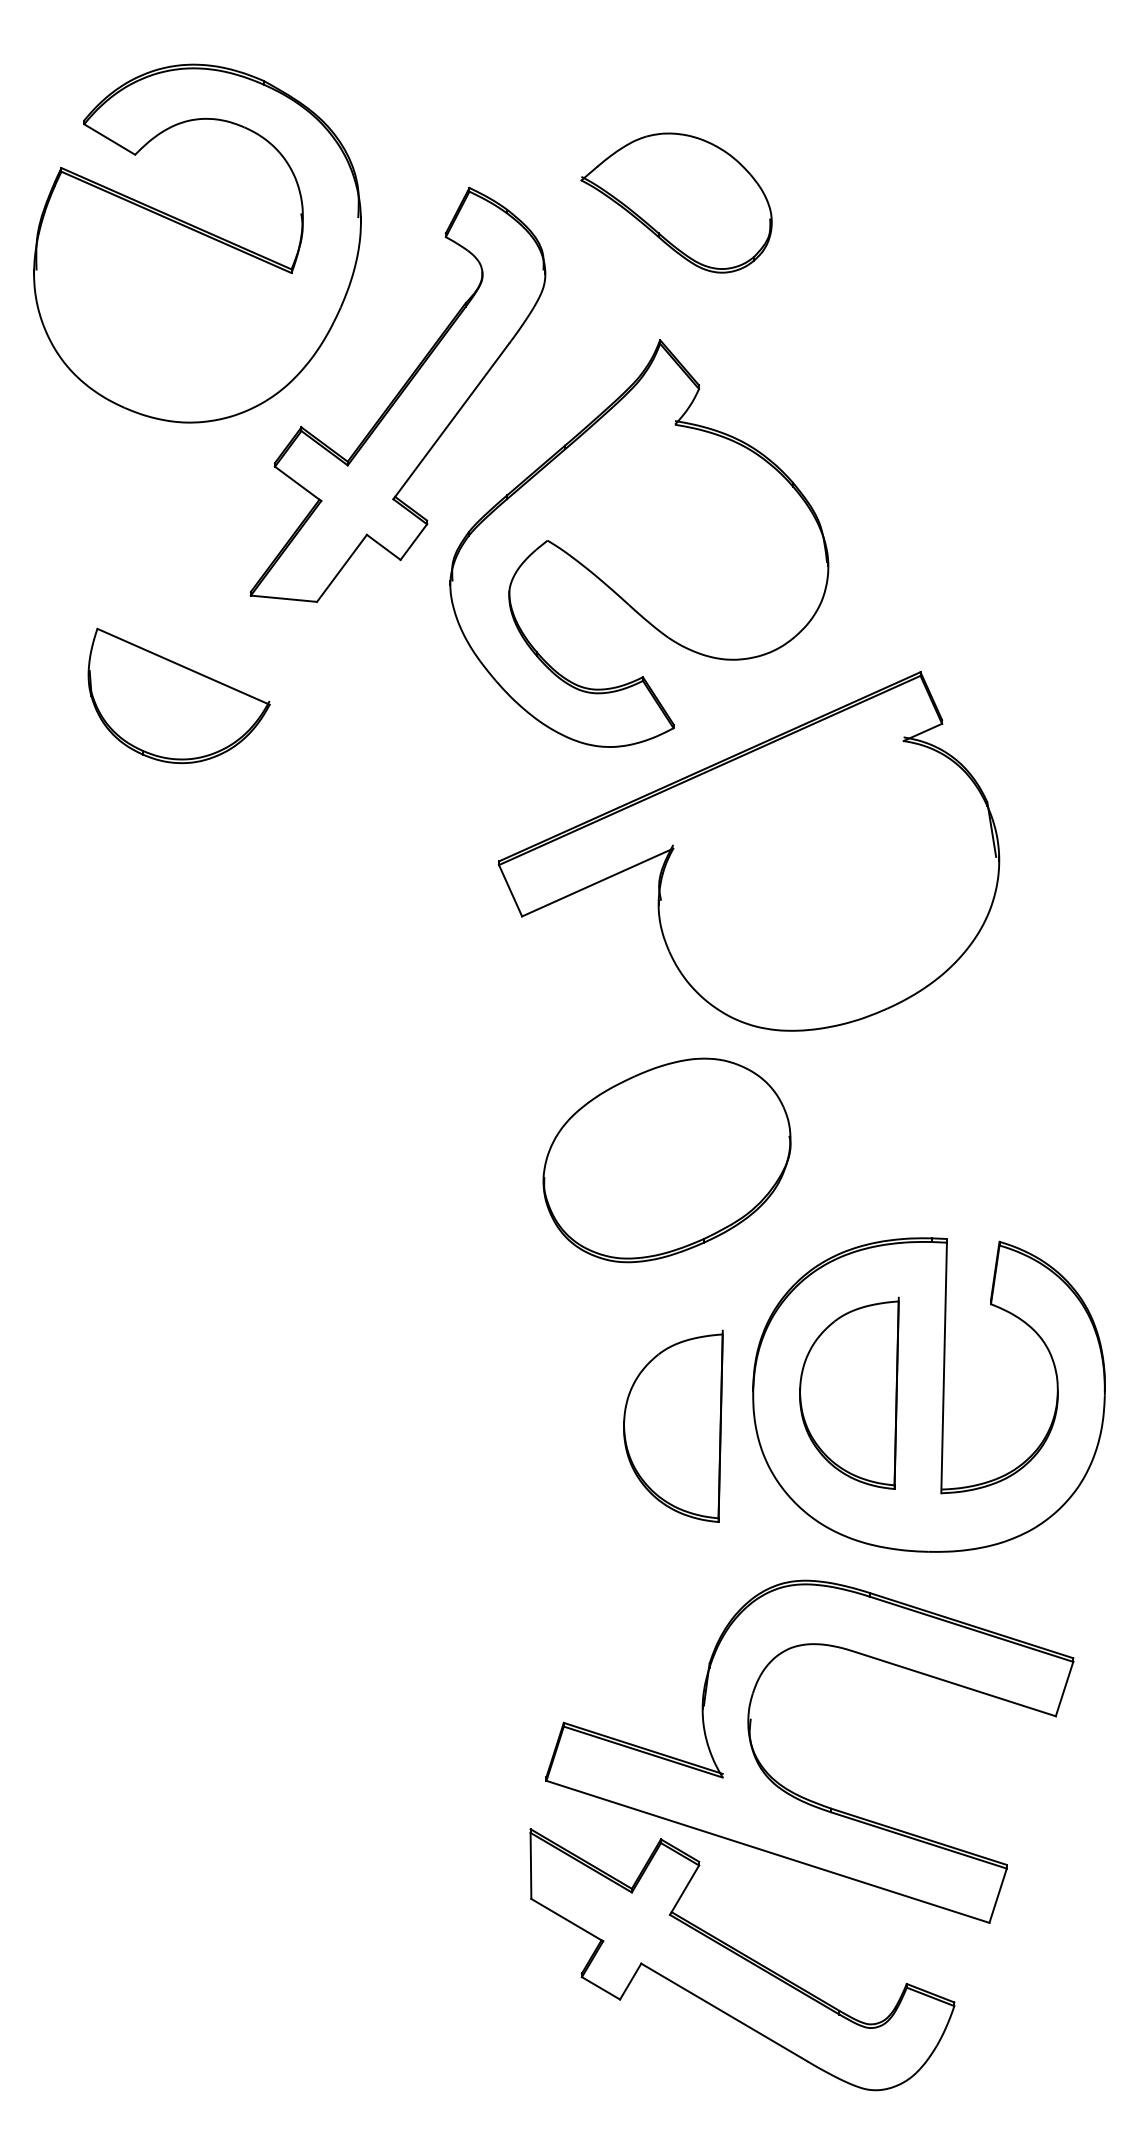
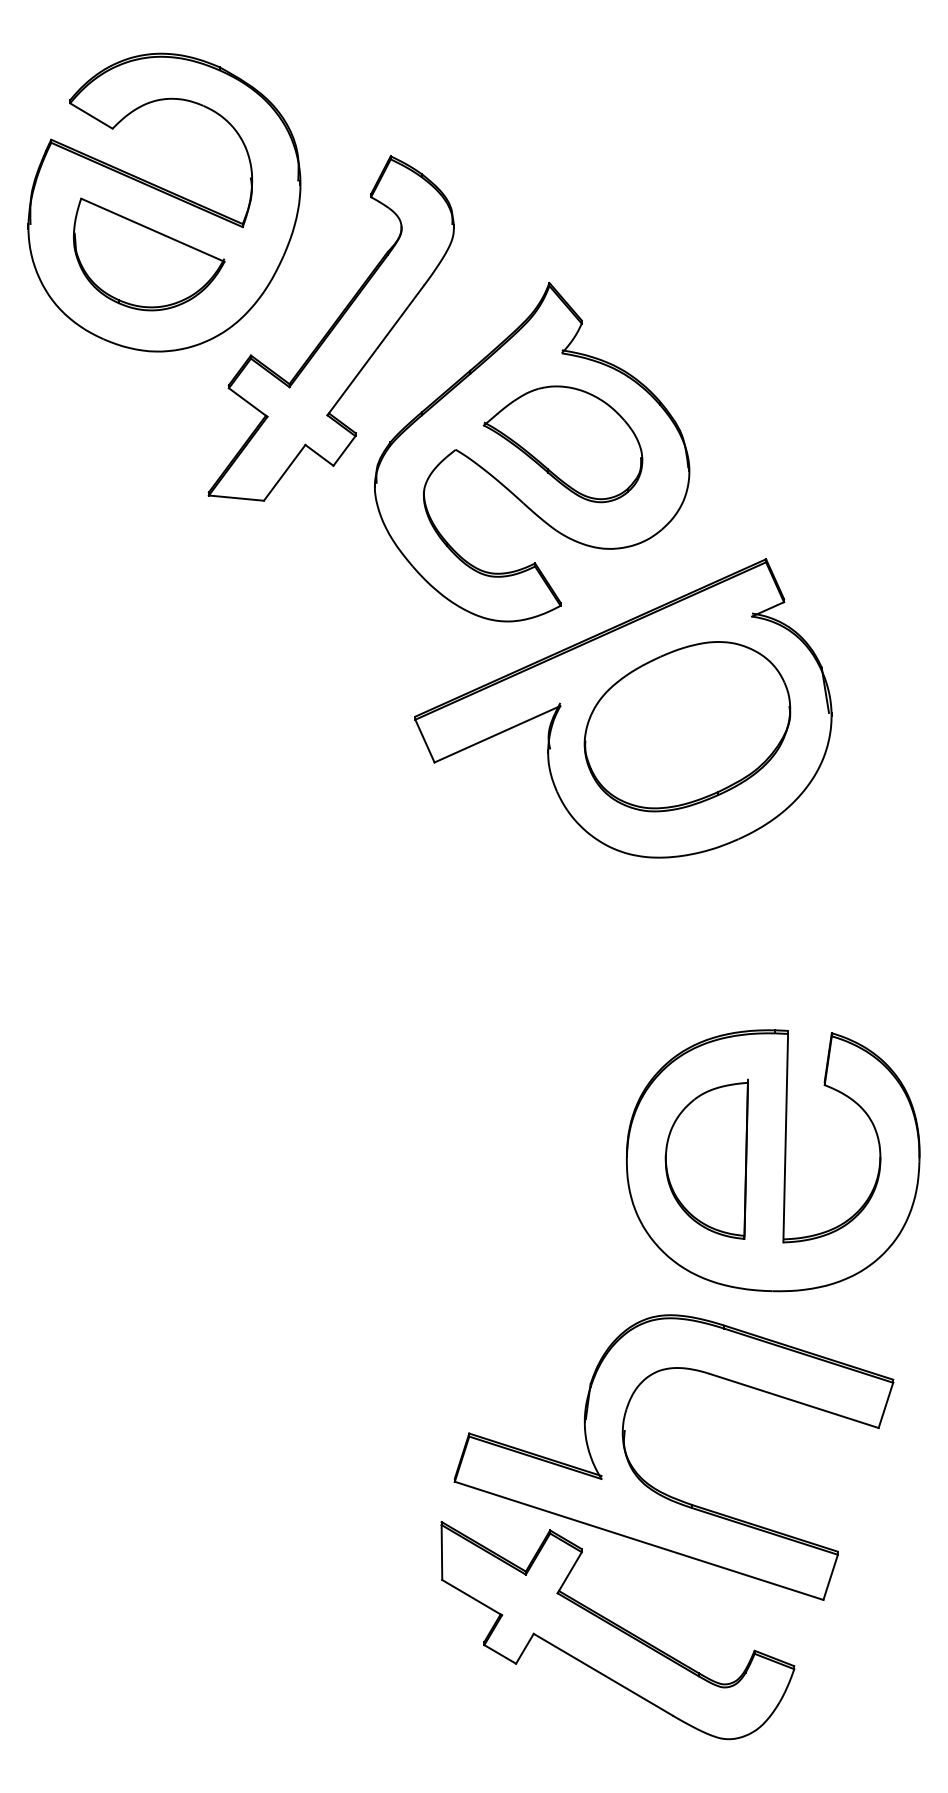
part: (676, 202) -> (563, 443), moved
part: (178, 695) -> (148, 254), moved
part: (666, 1160) -> (687, 726), moved
part: (673, 1425) -> (560, 1186), removed

